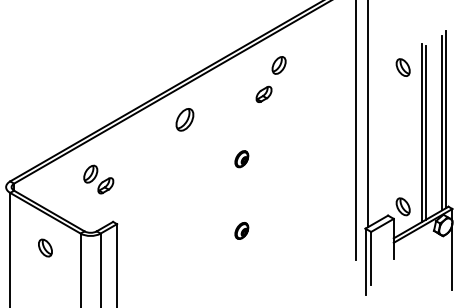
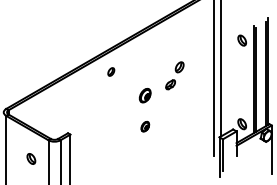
part: (270, 79) -> (174, 75), moved
part: (185, 119) -> (111, 71), size x0.6
part: (242, 158) -> (145, 95), size x1.4
part: (97, 178) -> (58, 107), removed
part: (242, 230) -> (145, 126), moved
part: (45, 247) -> (31, 158), moved

